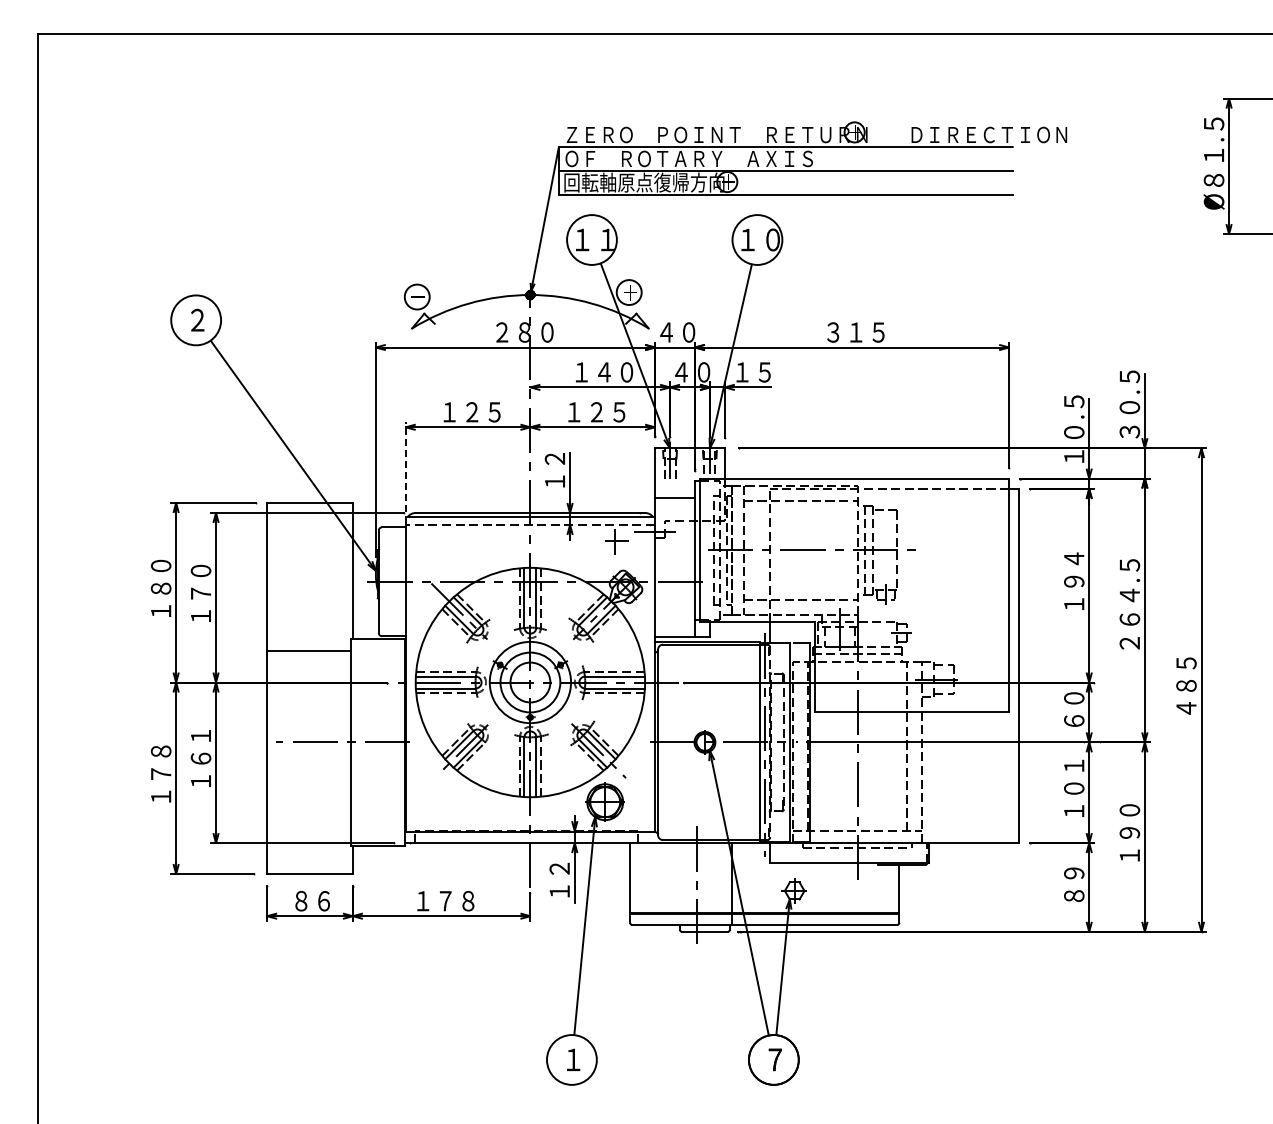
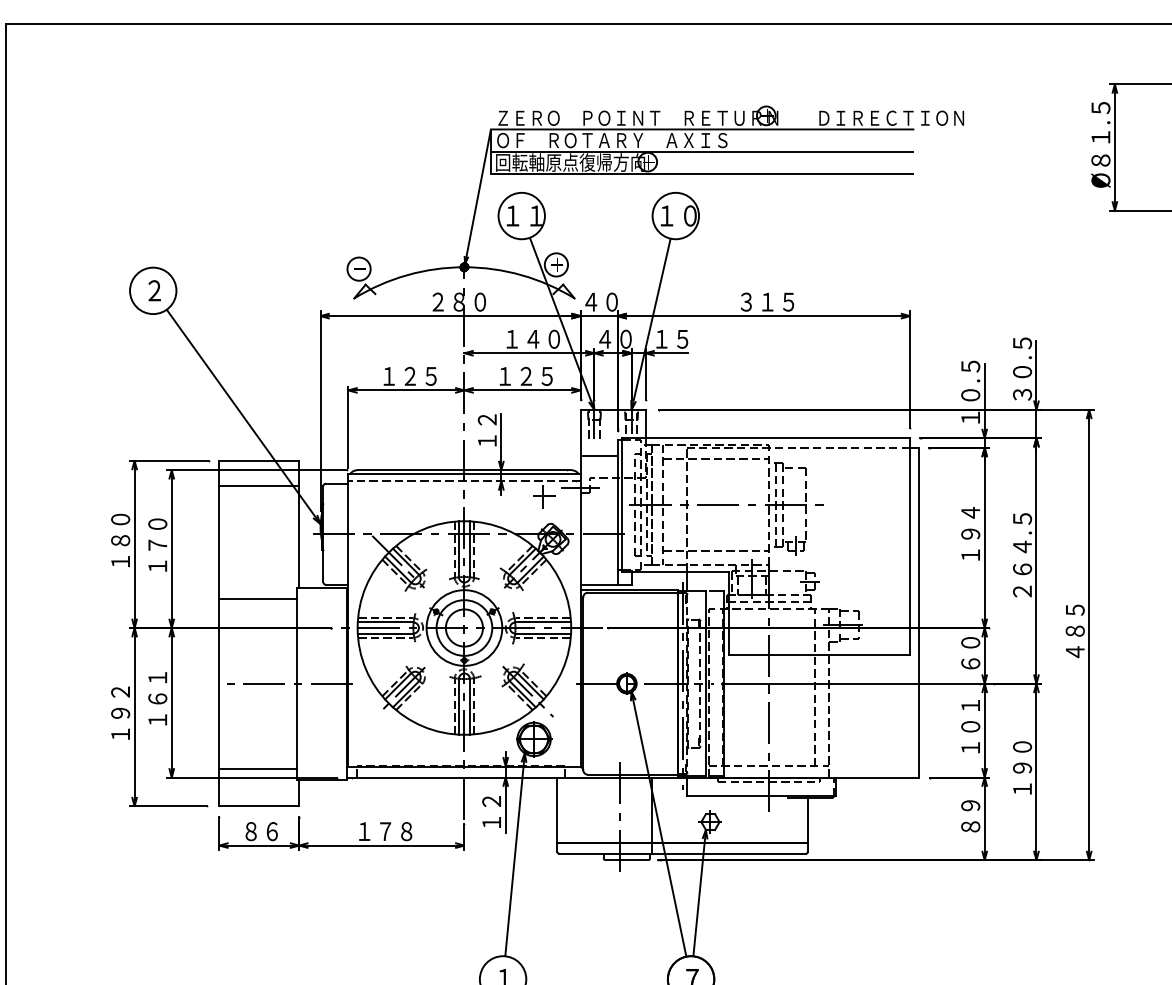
line: (405, 466) -> (348, 426), dashed -> solid
line: (309, 529) -> (258, 485), added
text: (160, 762) -> (120, 702), １７８ -> １９２
line: (308, 833) -> (257, 768), added

